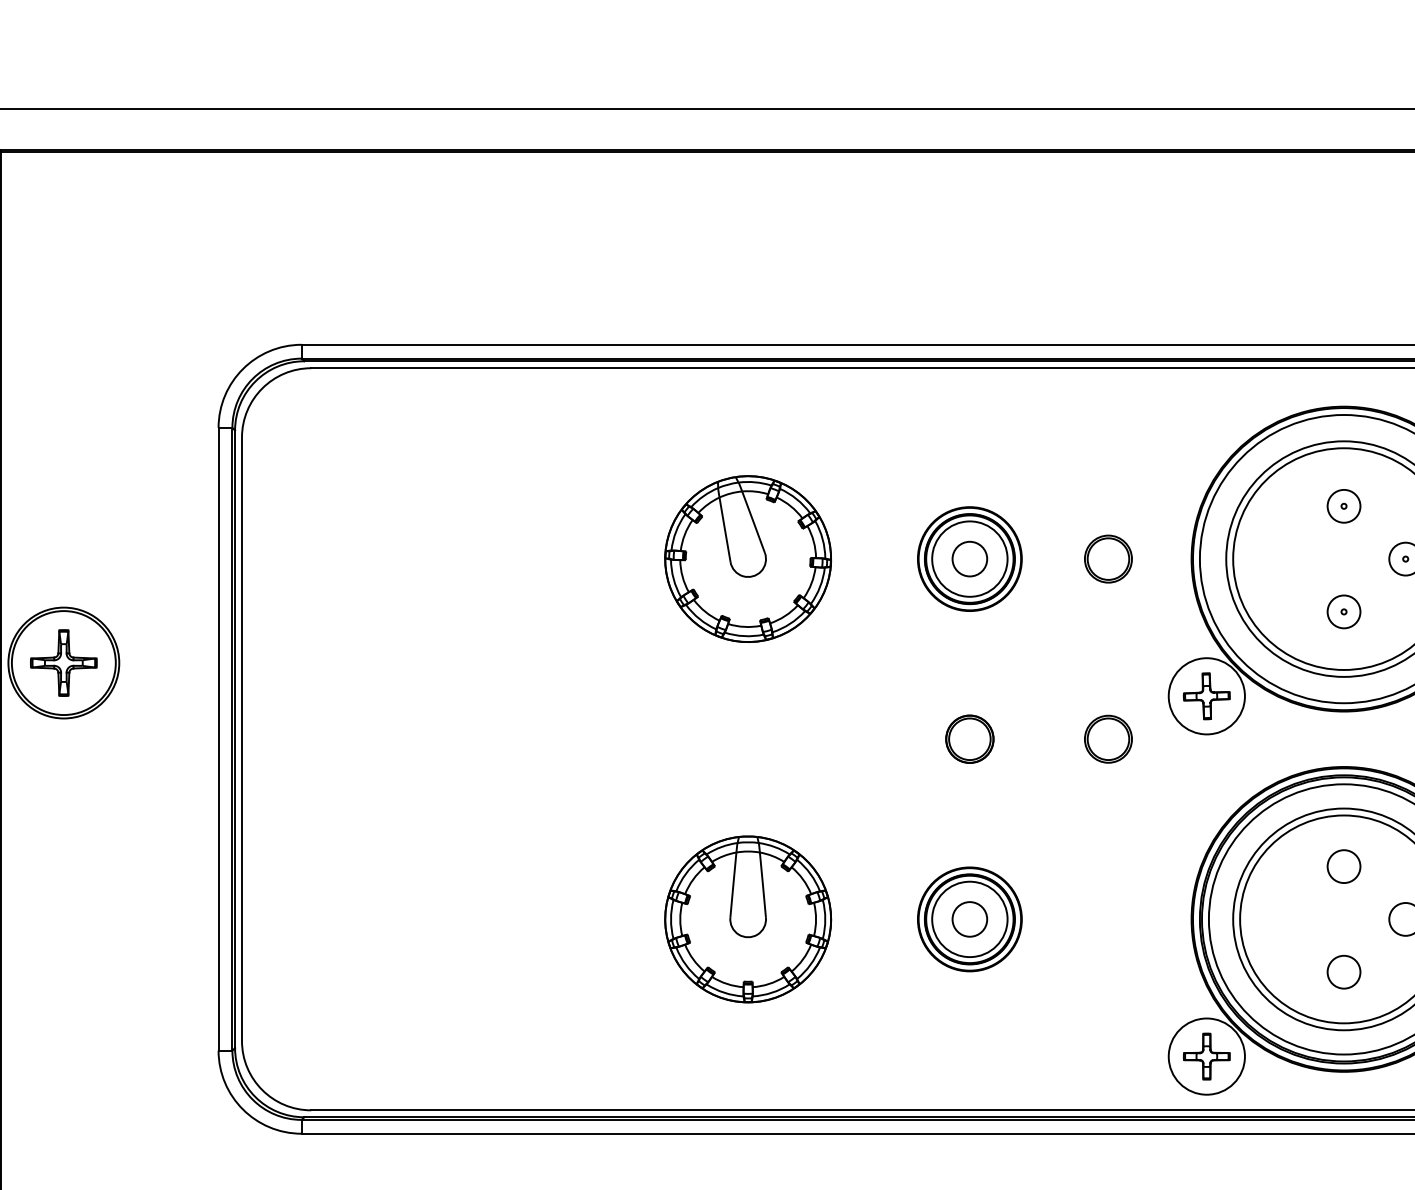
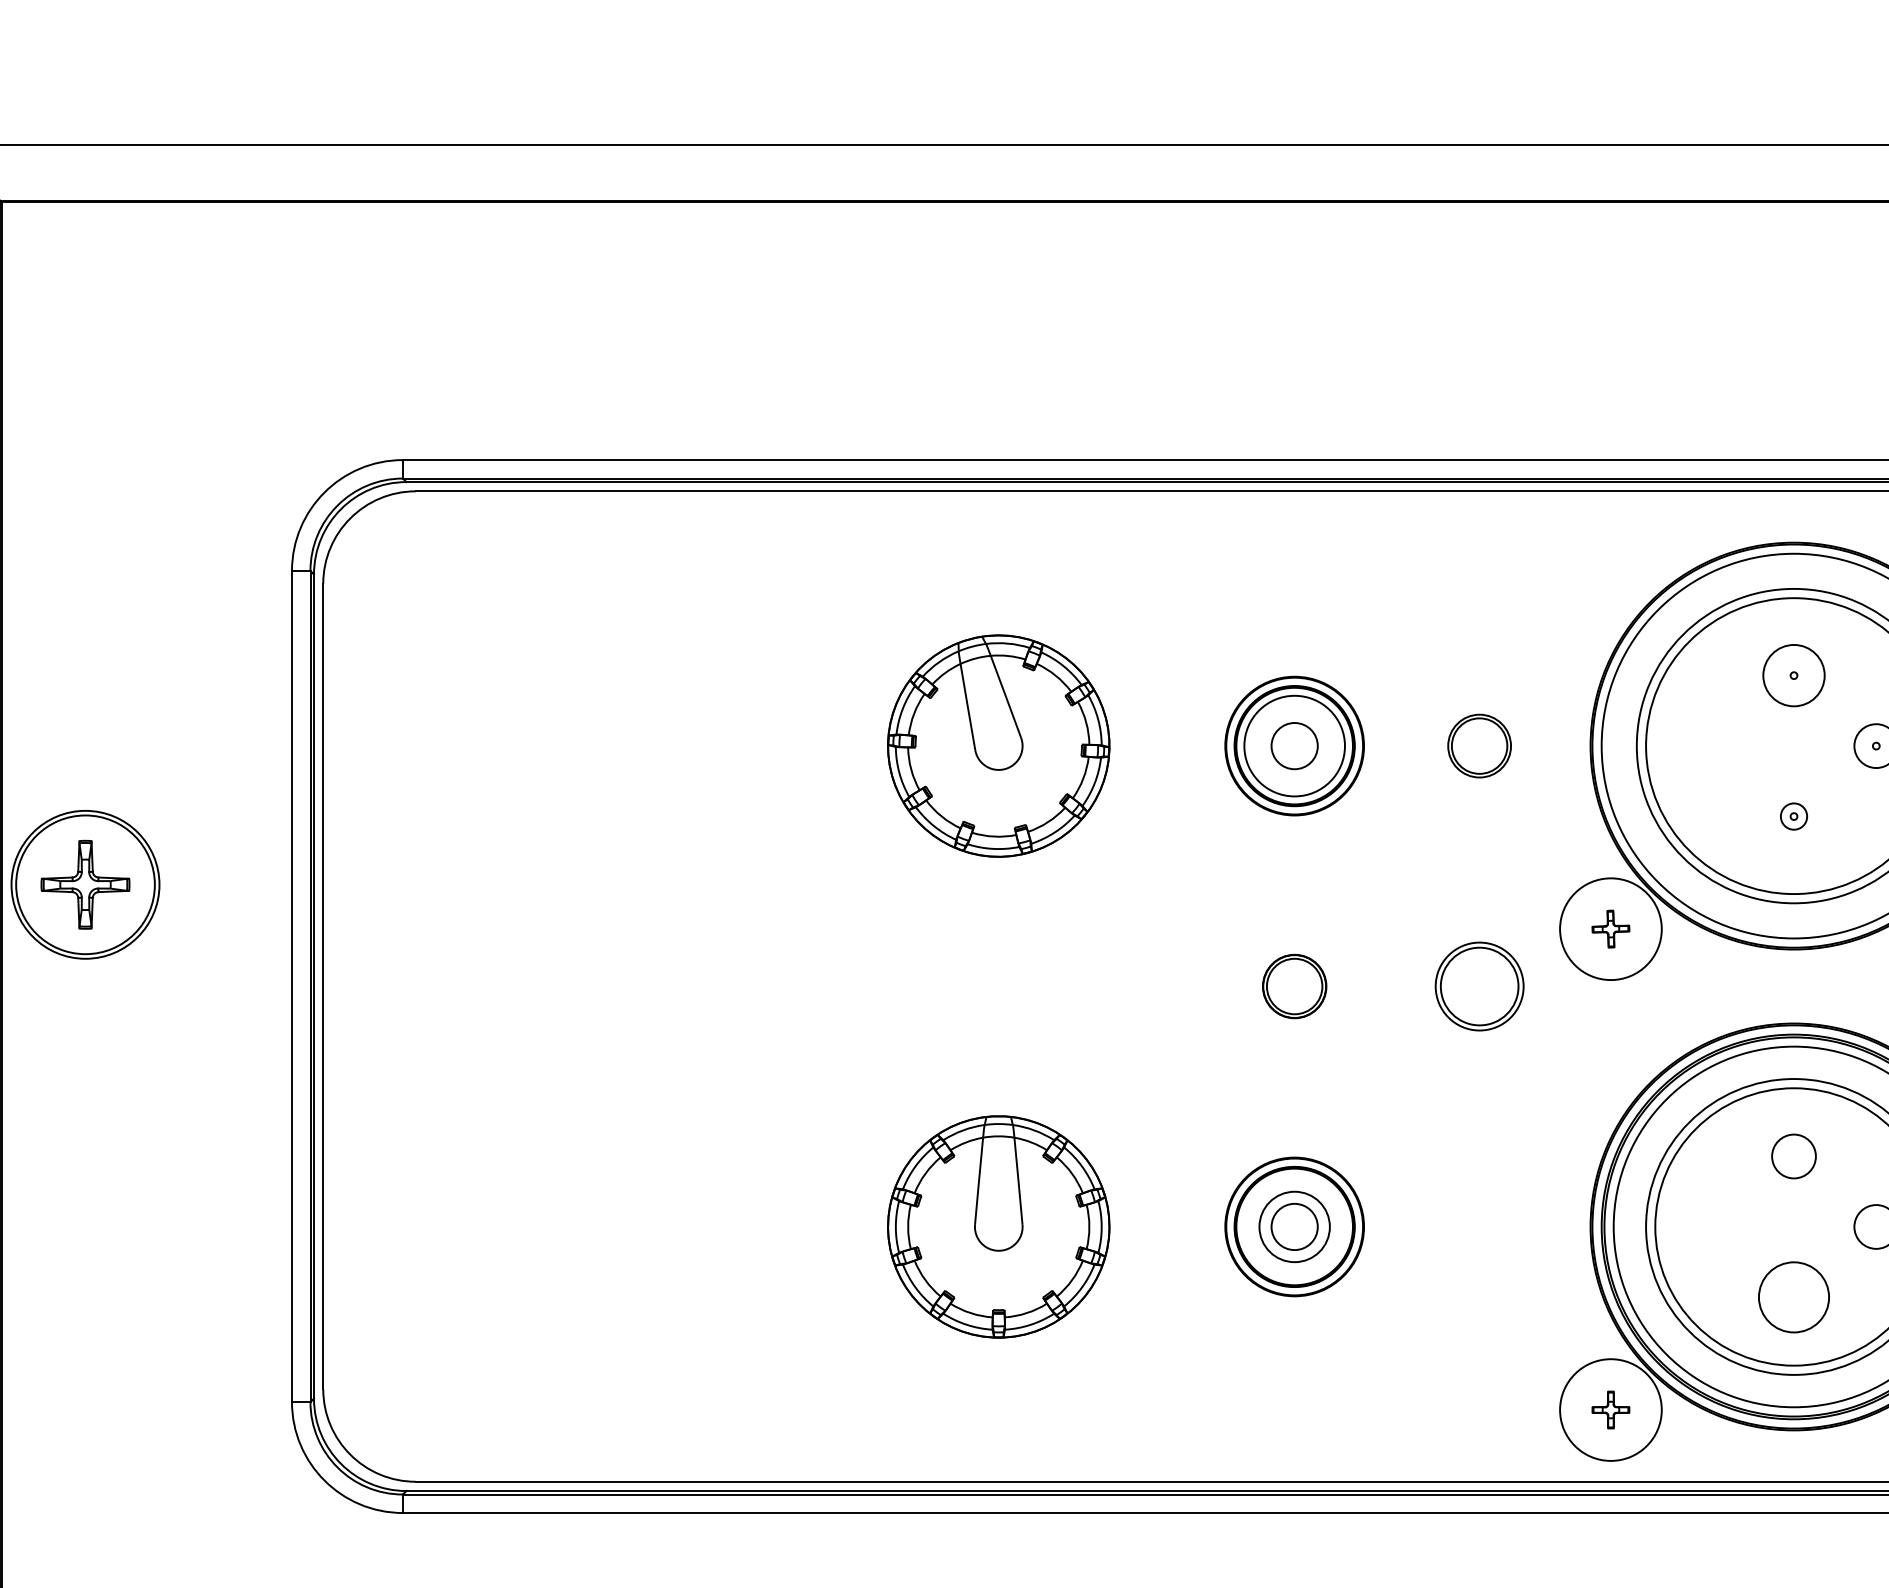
circle: (1343, 506) -> (1793, 675), size x1.4
circle: (1343, 611) -> (1793, 816), size x0.6
part: (1206, 695) -> (1610, 928), size x0.6
part: (1108, 739) -> (1479, 986), size x1.4
circle: (969, 919) -> (1294, 1226), size x0.7
circle: (1343, 972) -> (1793, 1297), size x1.6
part: (1206, 1056) -> (1610, 1409), size x0.6

